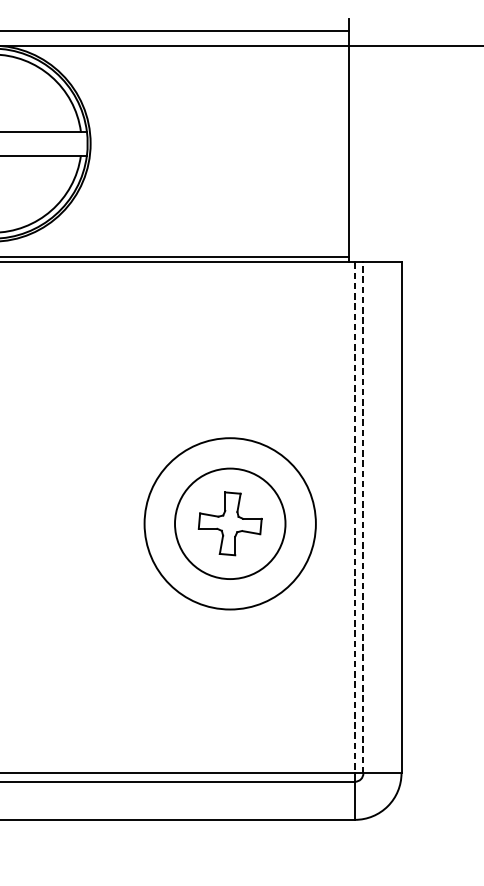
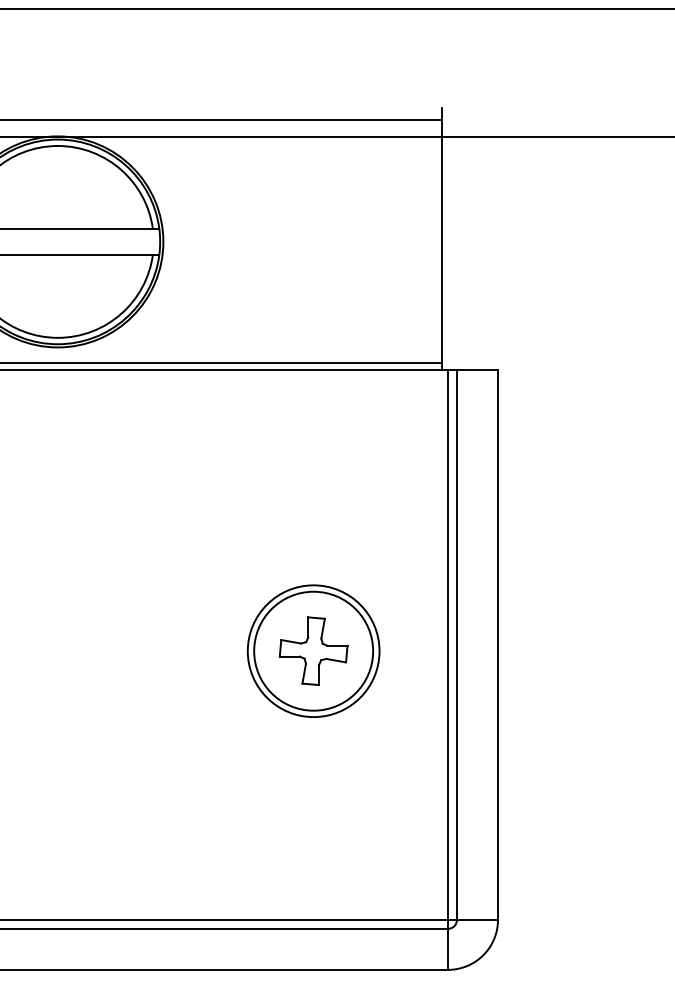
line: (363, 517) -> (457, 644), dashed -> solid
line: (354, 518) -> (447, 645), dashed -> solid
circle: (230, 524) -> (313, 651), size x0.71

